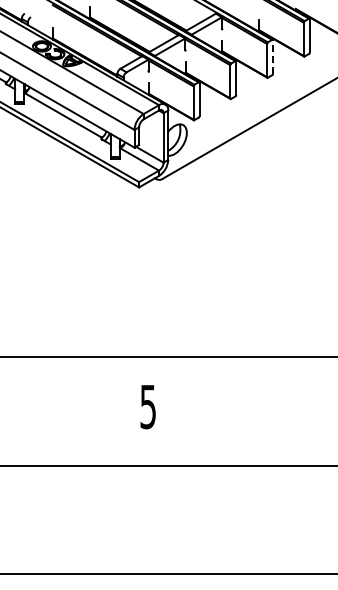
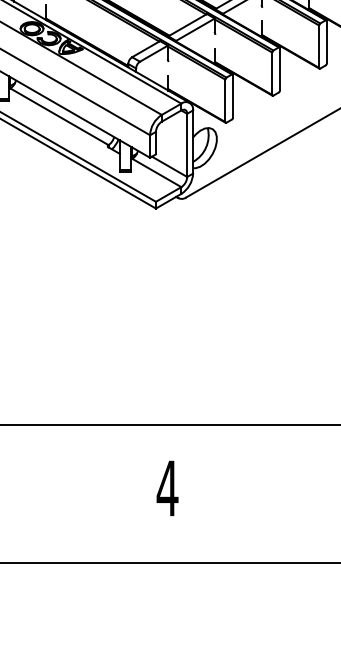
line: (273, 57) -> (327, 42), dashed -> solid
text: (147, 407) -> (166, 489), 5 -> 4

